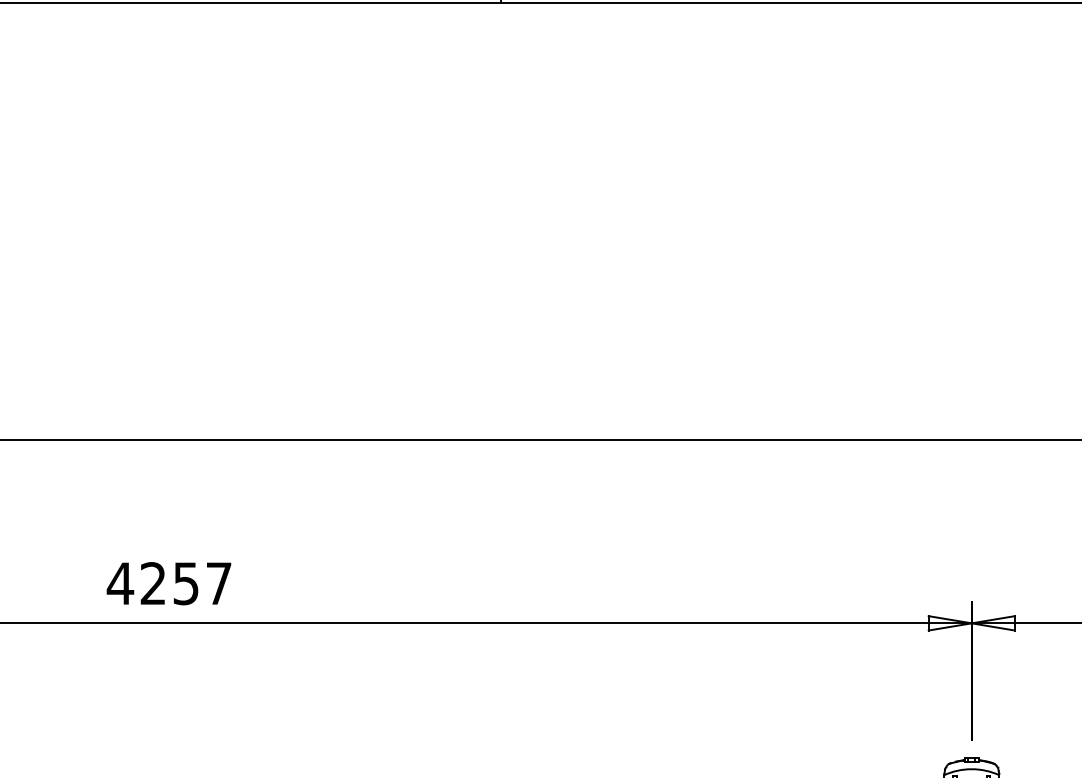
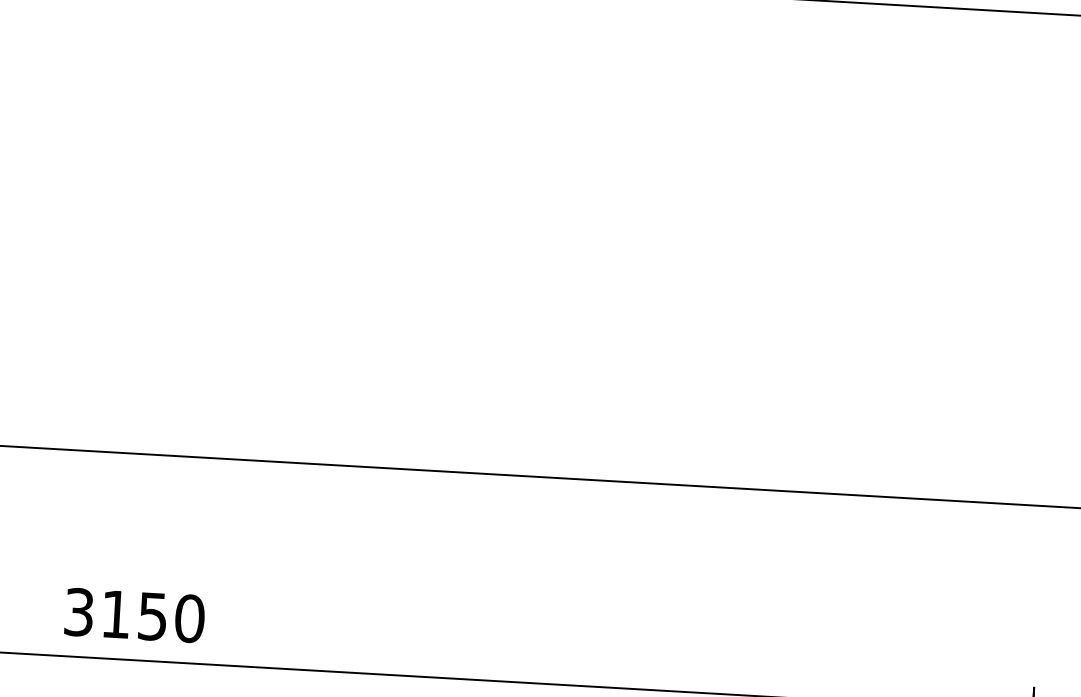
text: (169, 583) -> (134, 615), 4257 -> 3150

